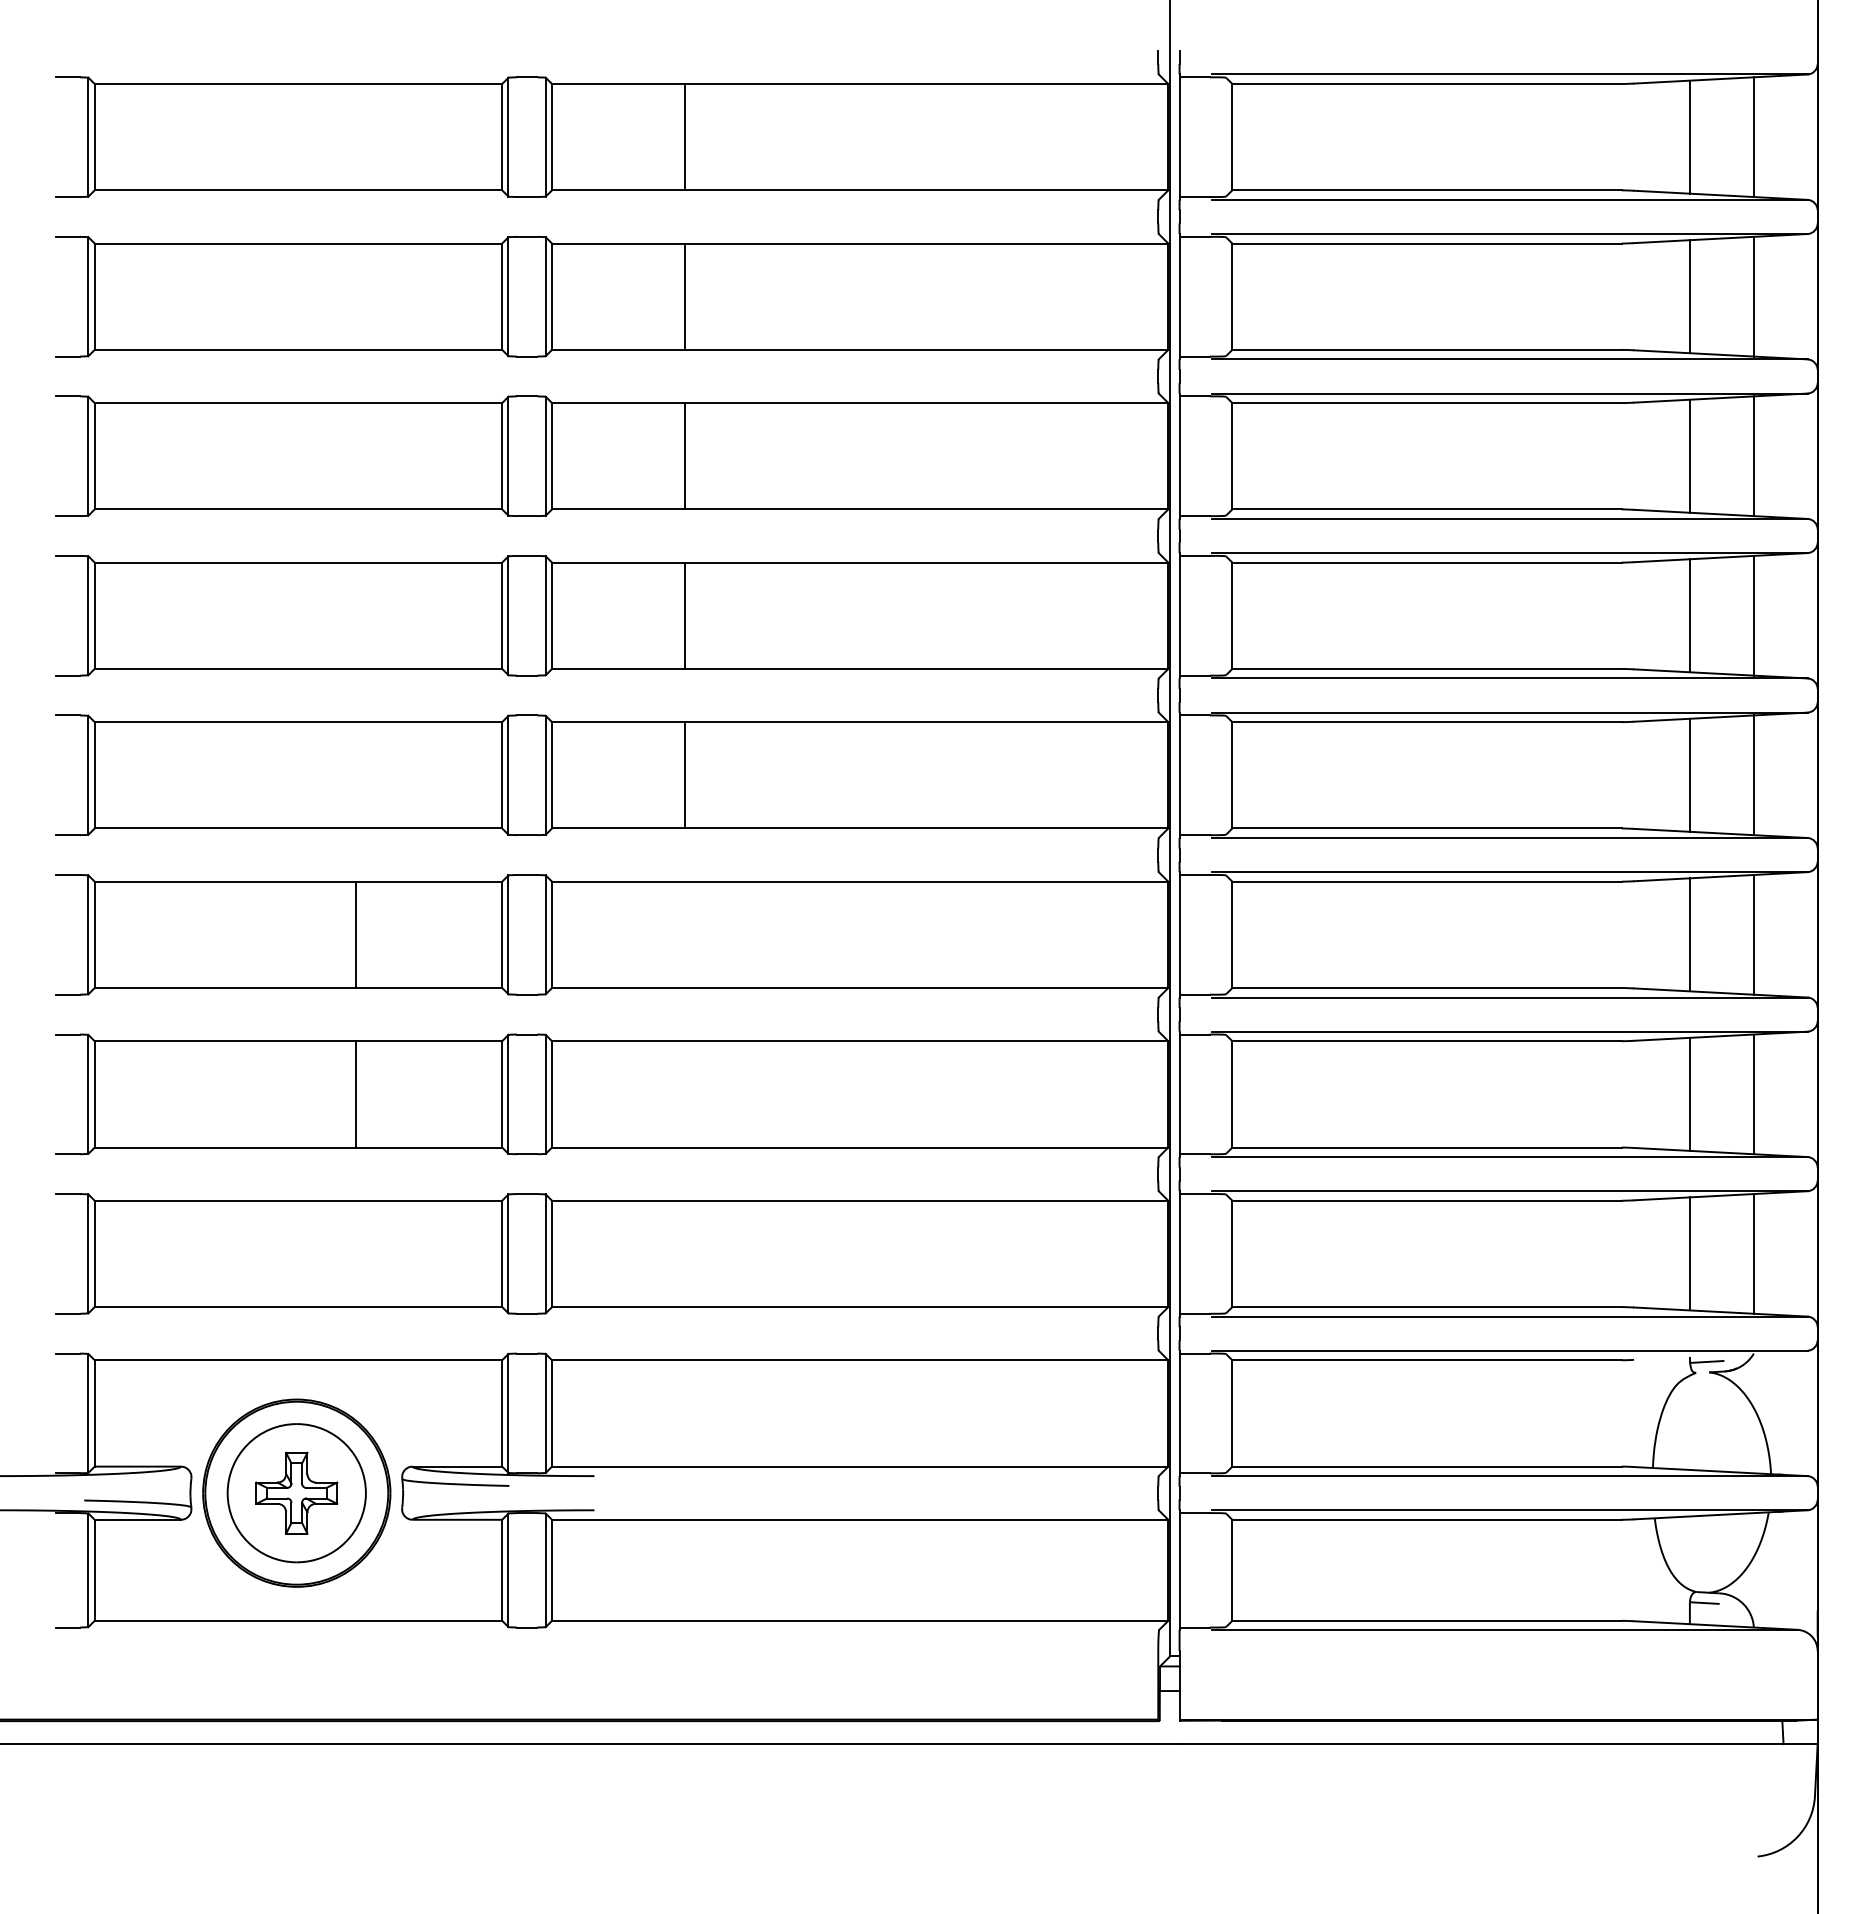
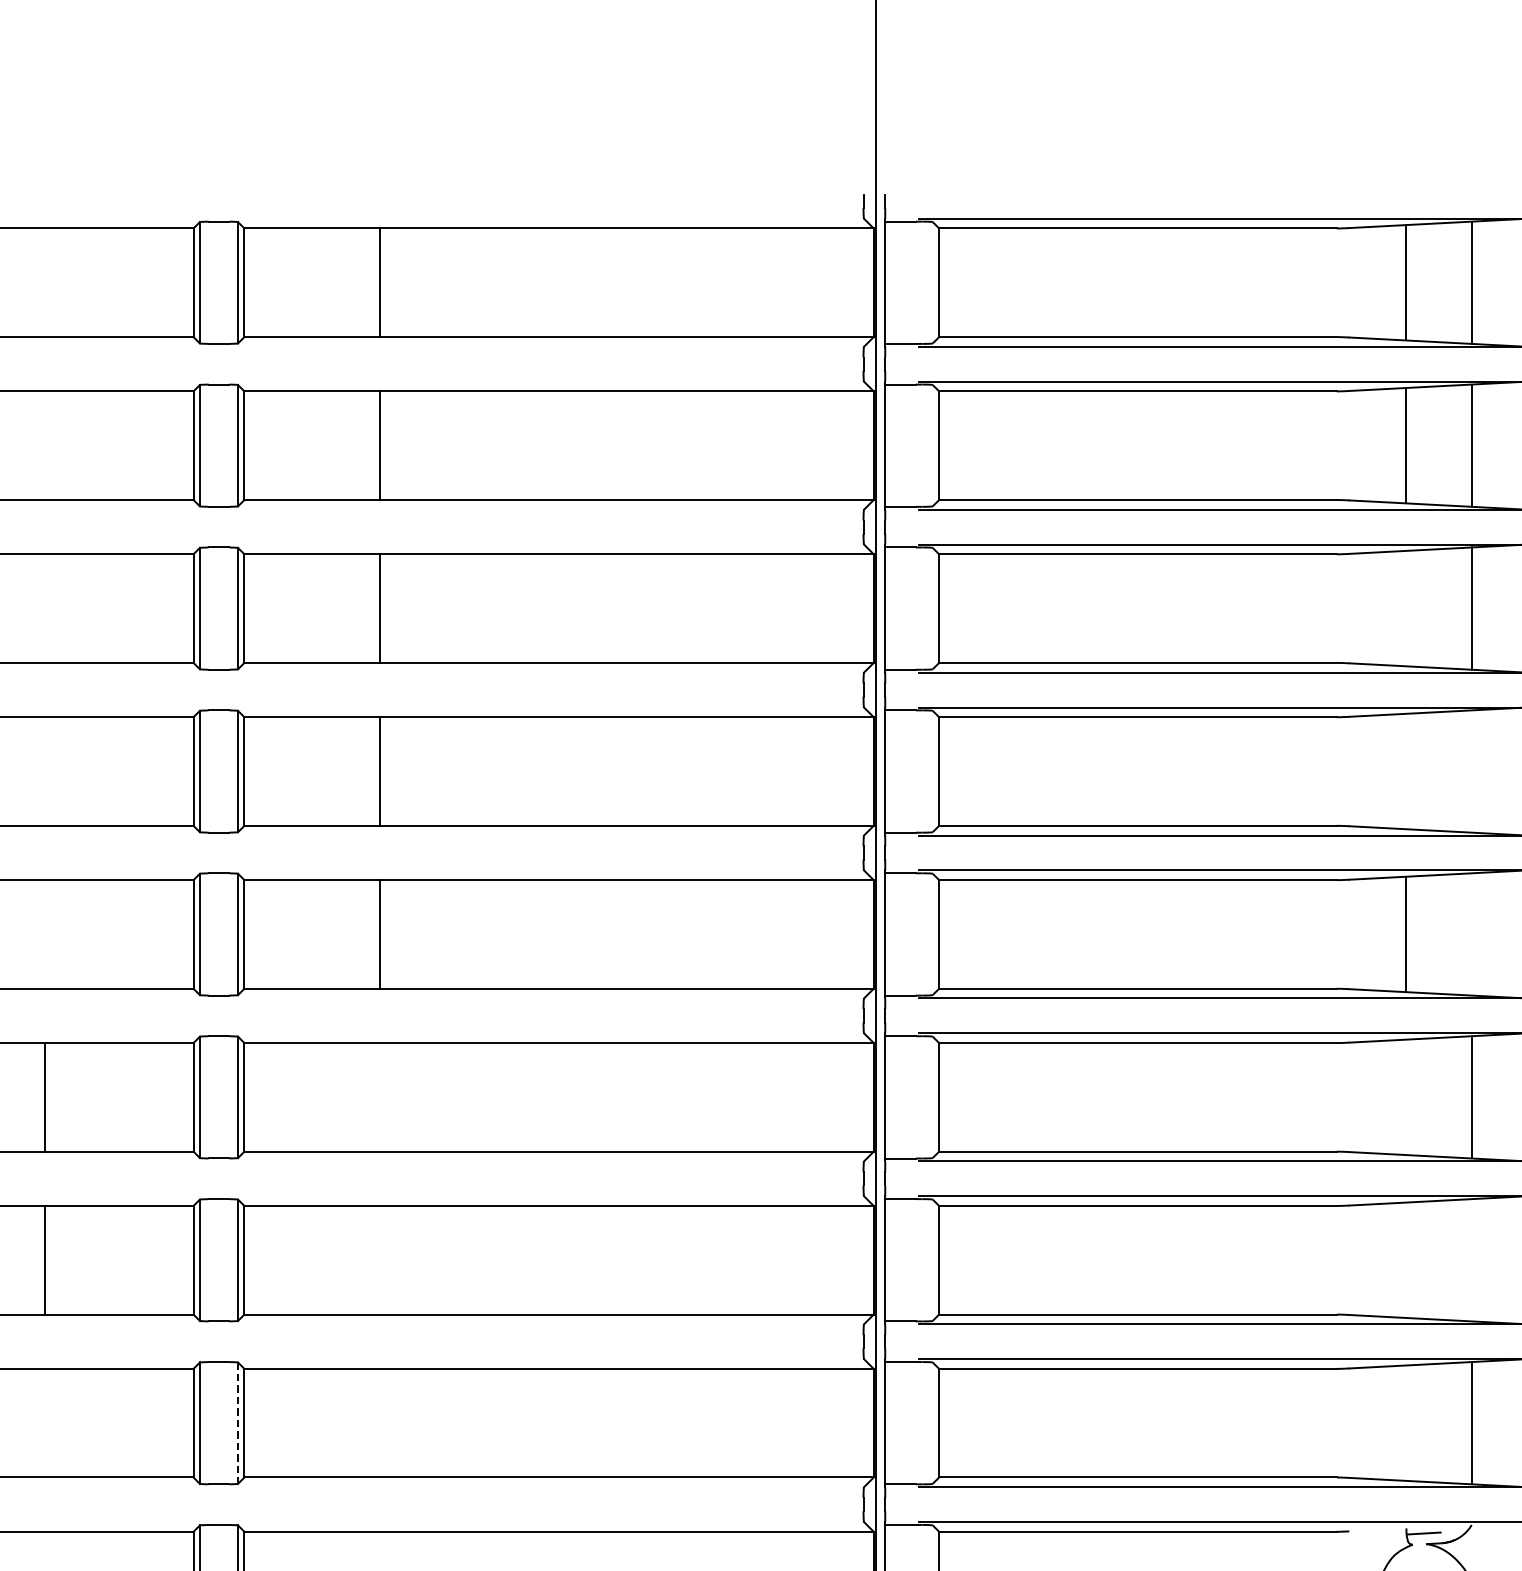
line: (1689, 455) -> (1406, 607), removed
line: (1689, 615) -> (1406, 771), removed
line: (1753, 615) -> (1471, 771), removed
line: (1753, 775) -> (1471, 934), removed
line: (1689, 934) -> (1406, 1097), removed
line: (1689, 1093) -> (1406, 1259), removed
line: (1753, 1094) -> (1471, 1260), removed
line: (1689, 1253) -> (1406, 1422), removed
line: (545, 1254) -> (237, 1423), solid -> dashed

